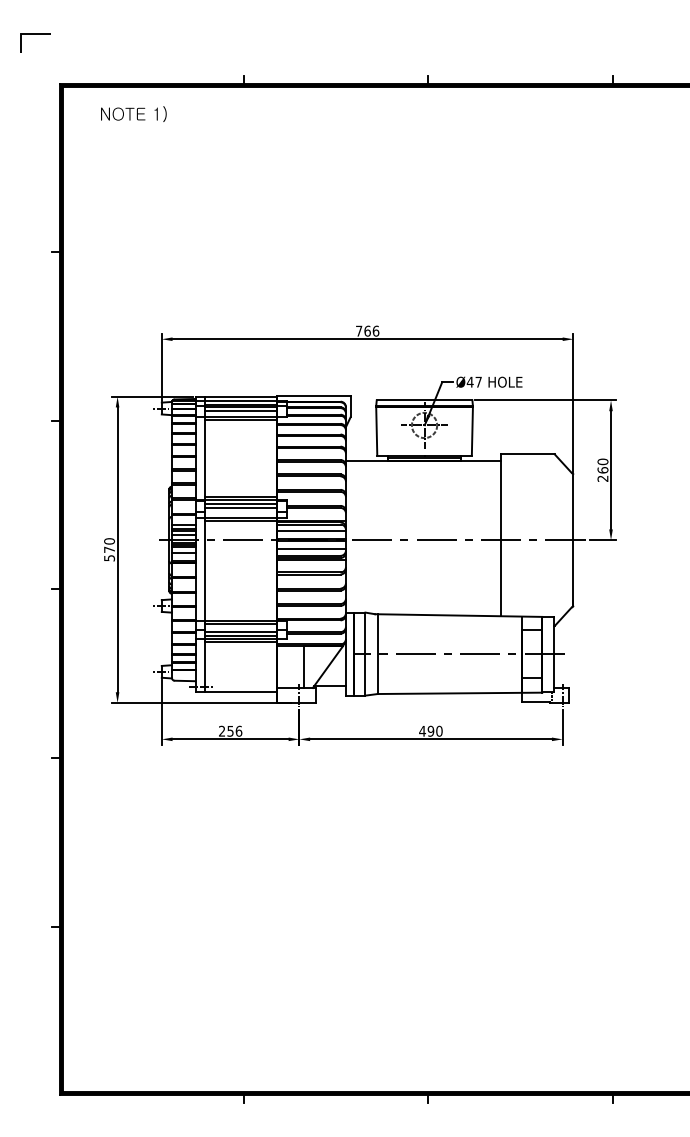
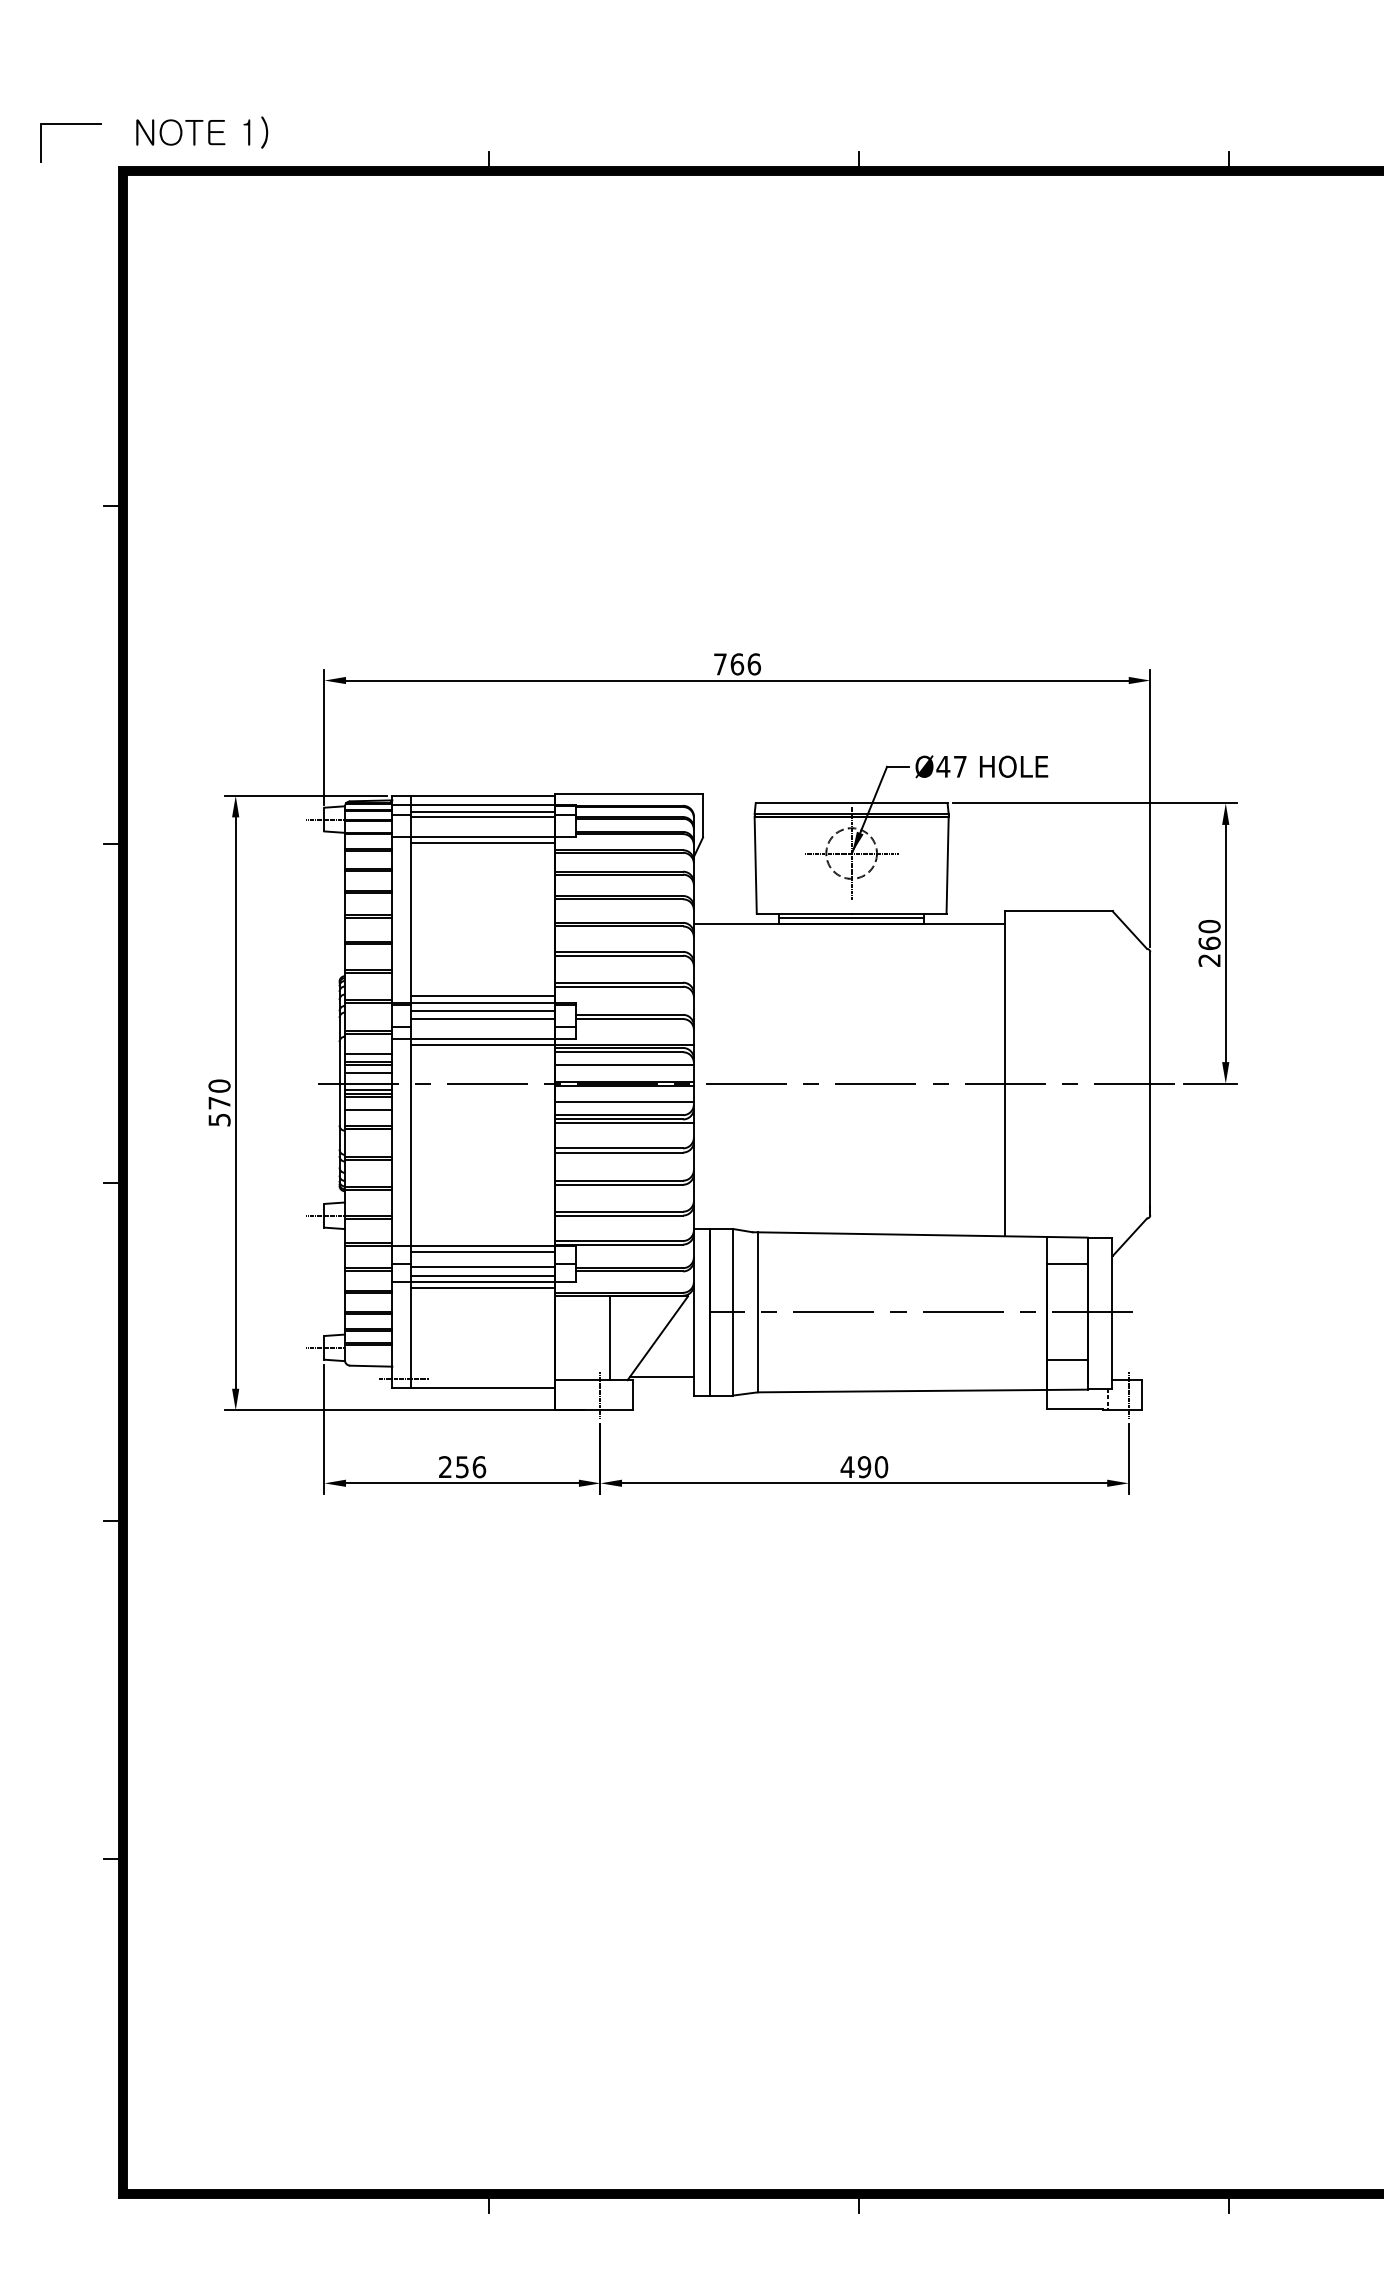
line: (35, 34) -> (71, 125), moved
text: (133, 113) -> (201, 131), moved
line: (240, 411) -> (482, 825), removed

